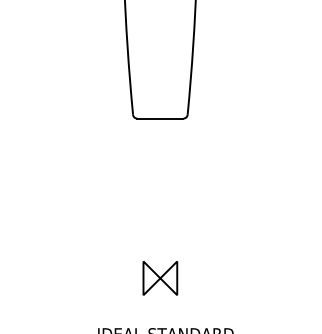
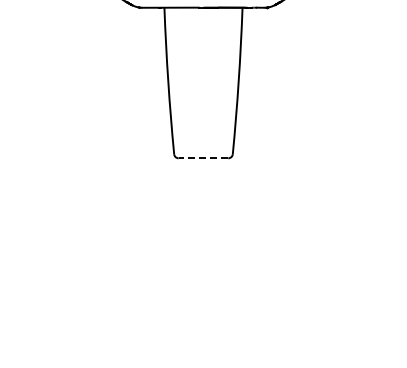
line: (160, 118) -> (203, 158), solid -> dashed
part: (160, 277) -> (203, 329), removed

